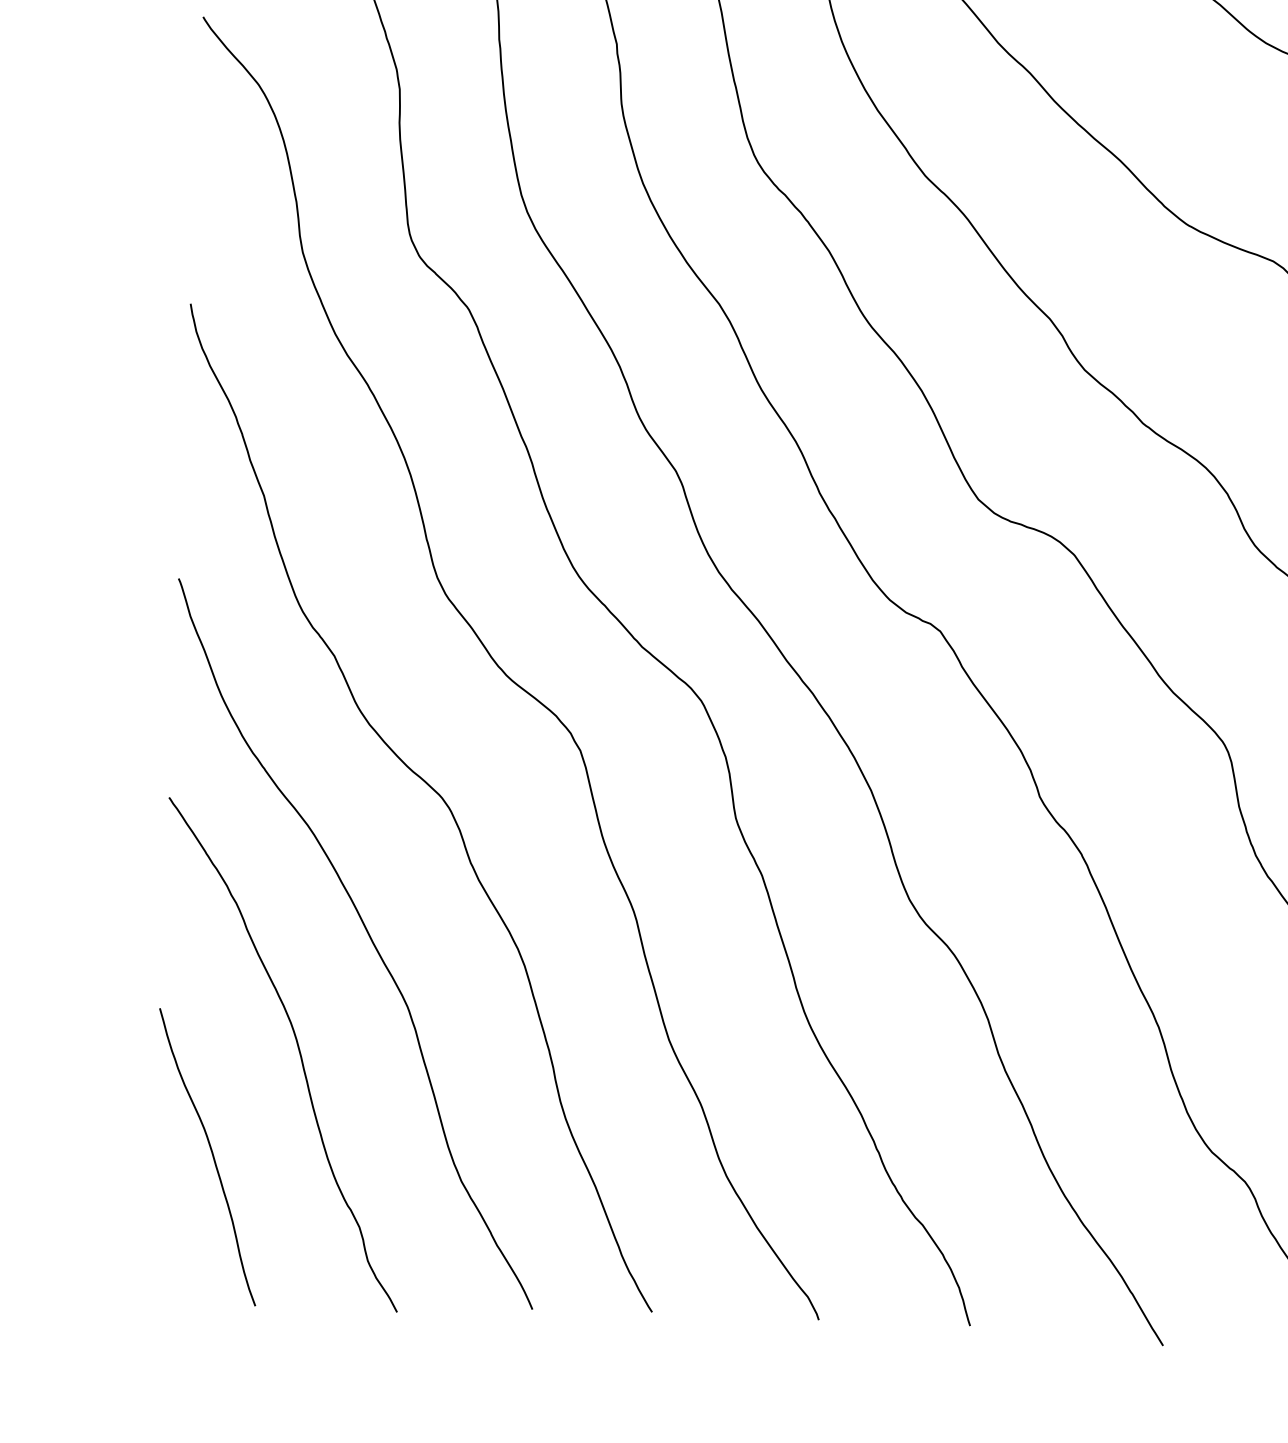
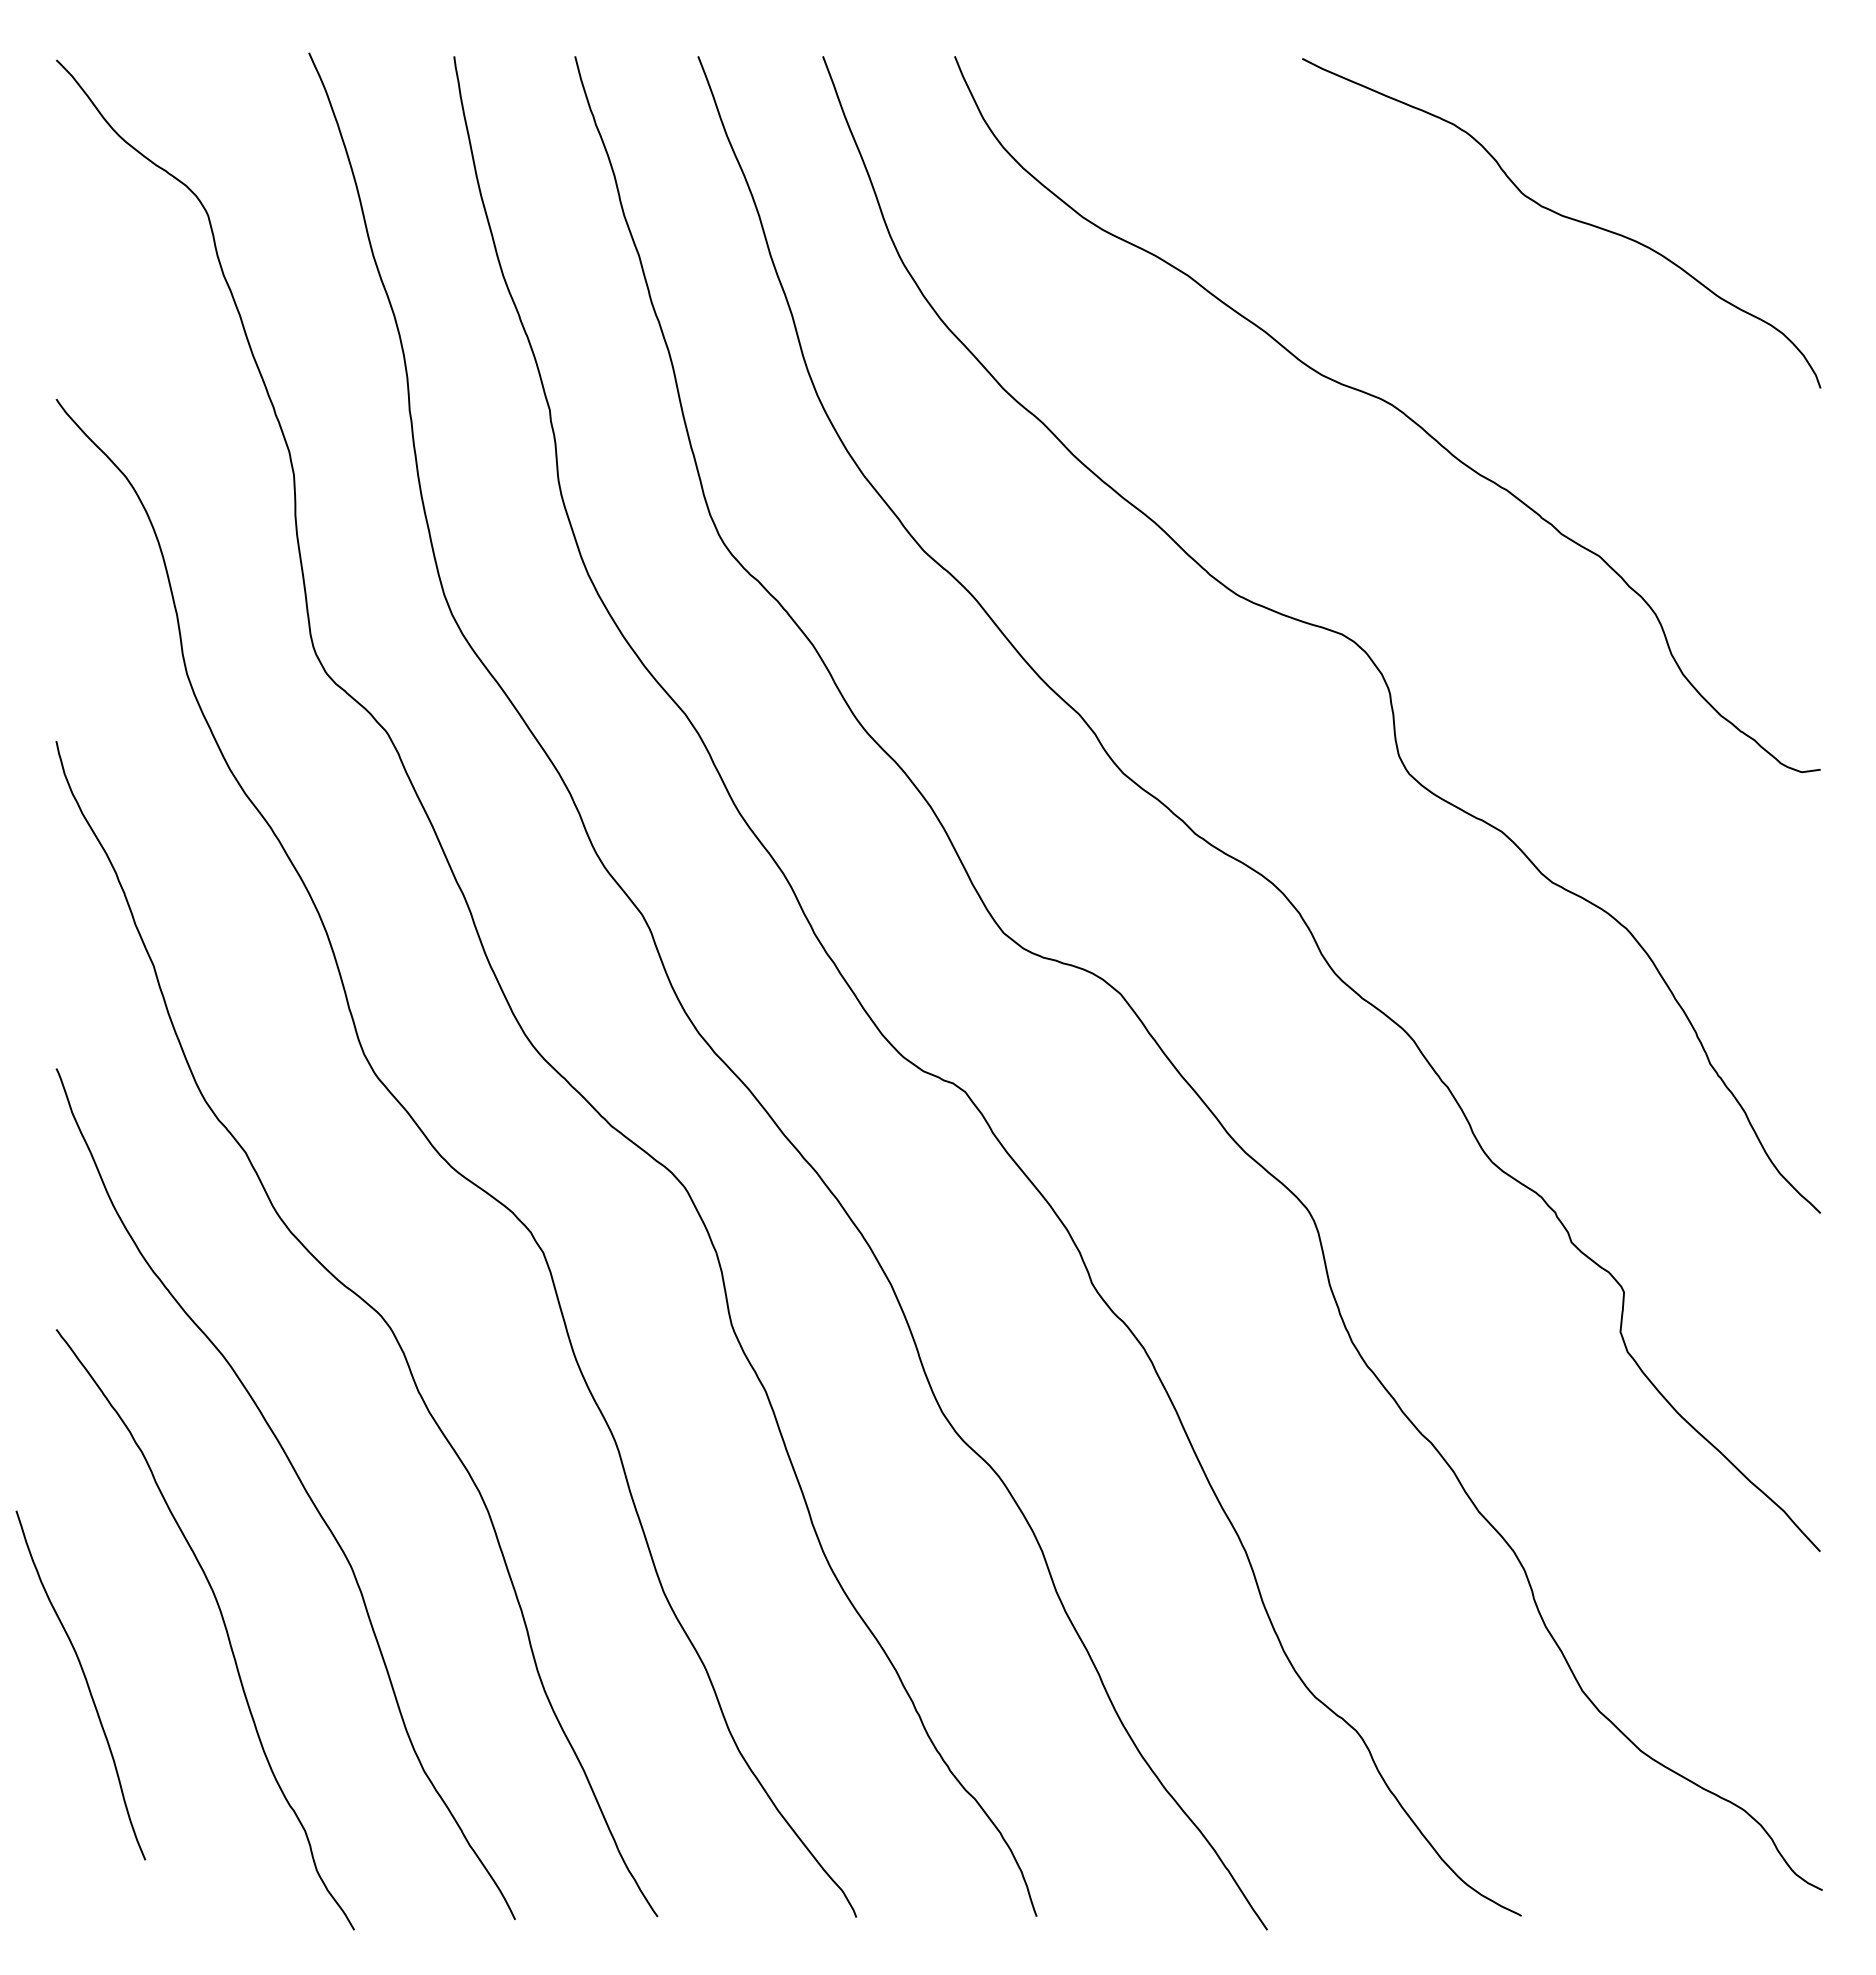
curve: (212, 1156) -> (86, 1684), moved

